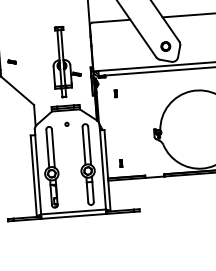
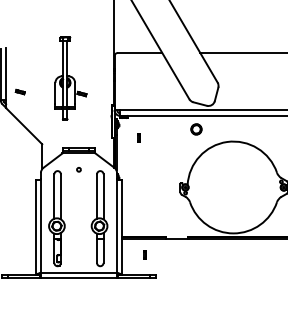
part: (165, 46) -> (196, 129), moved
part: (66, 61) -> (70, 78), moved
part: (120, 162) -> (144, 254), moved

